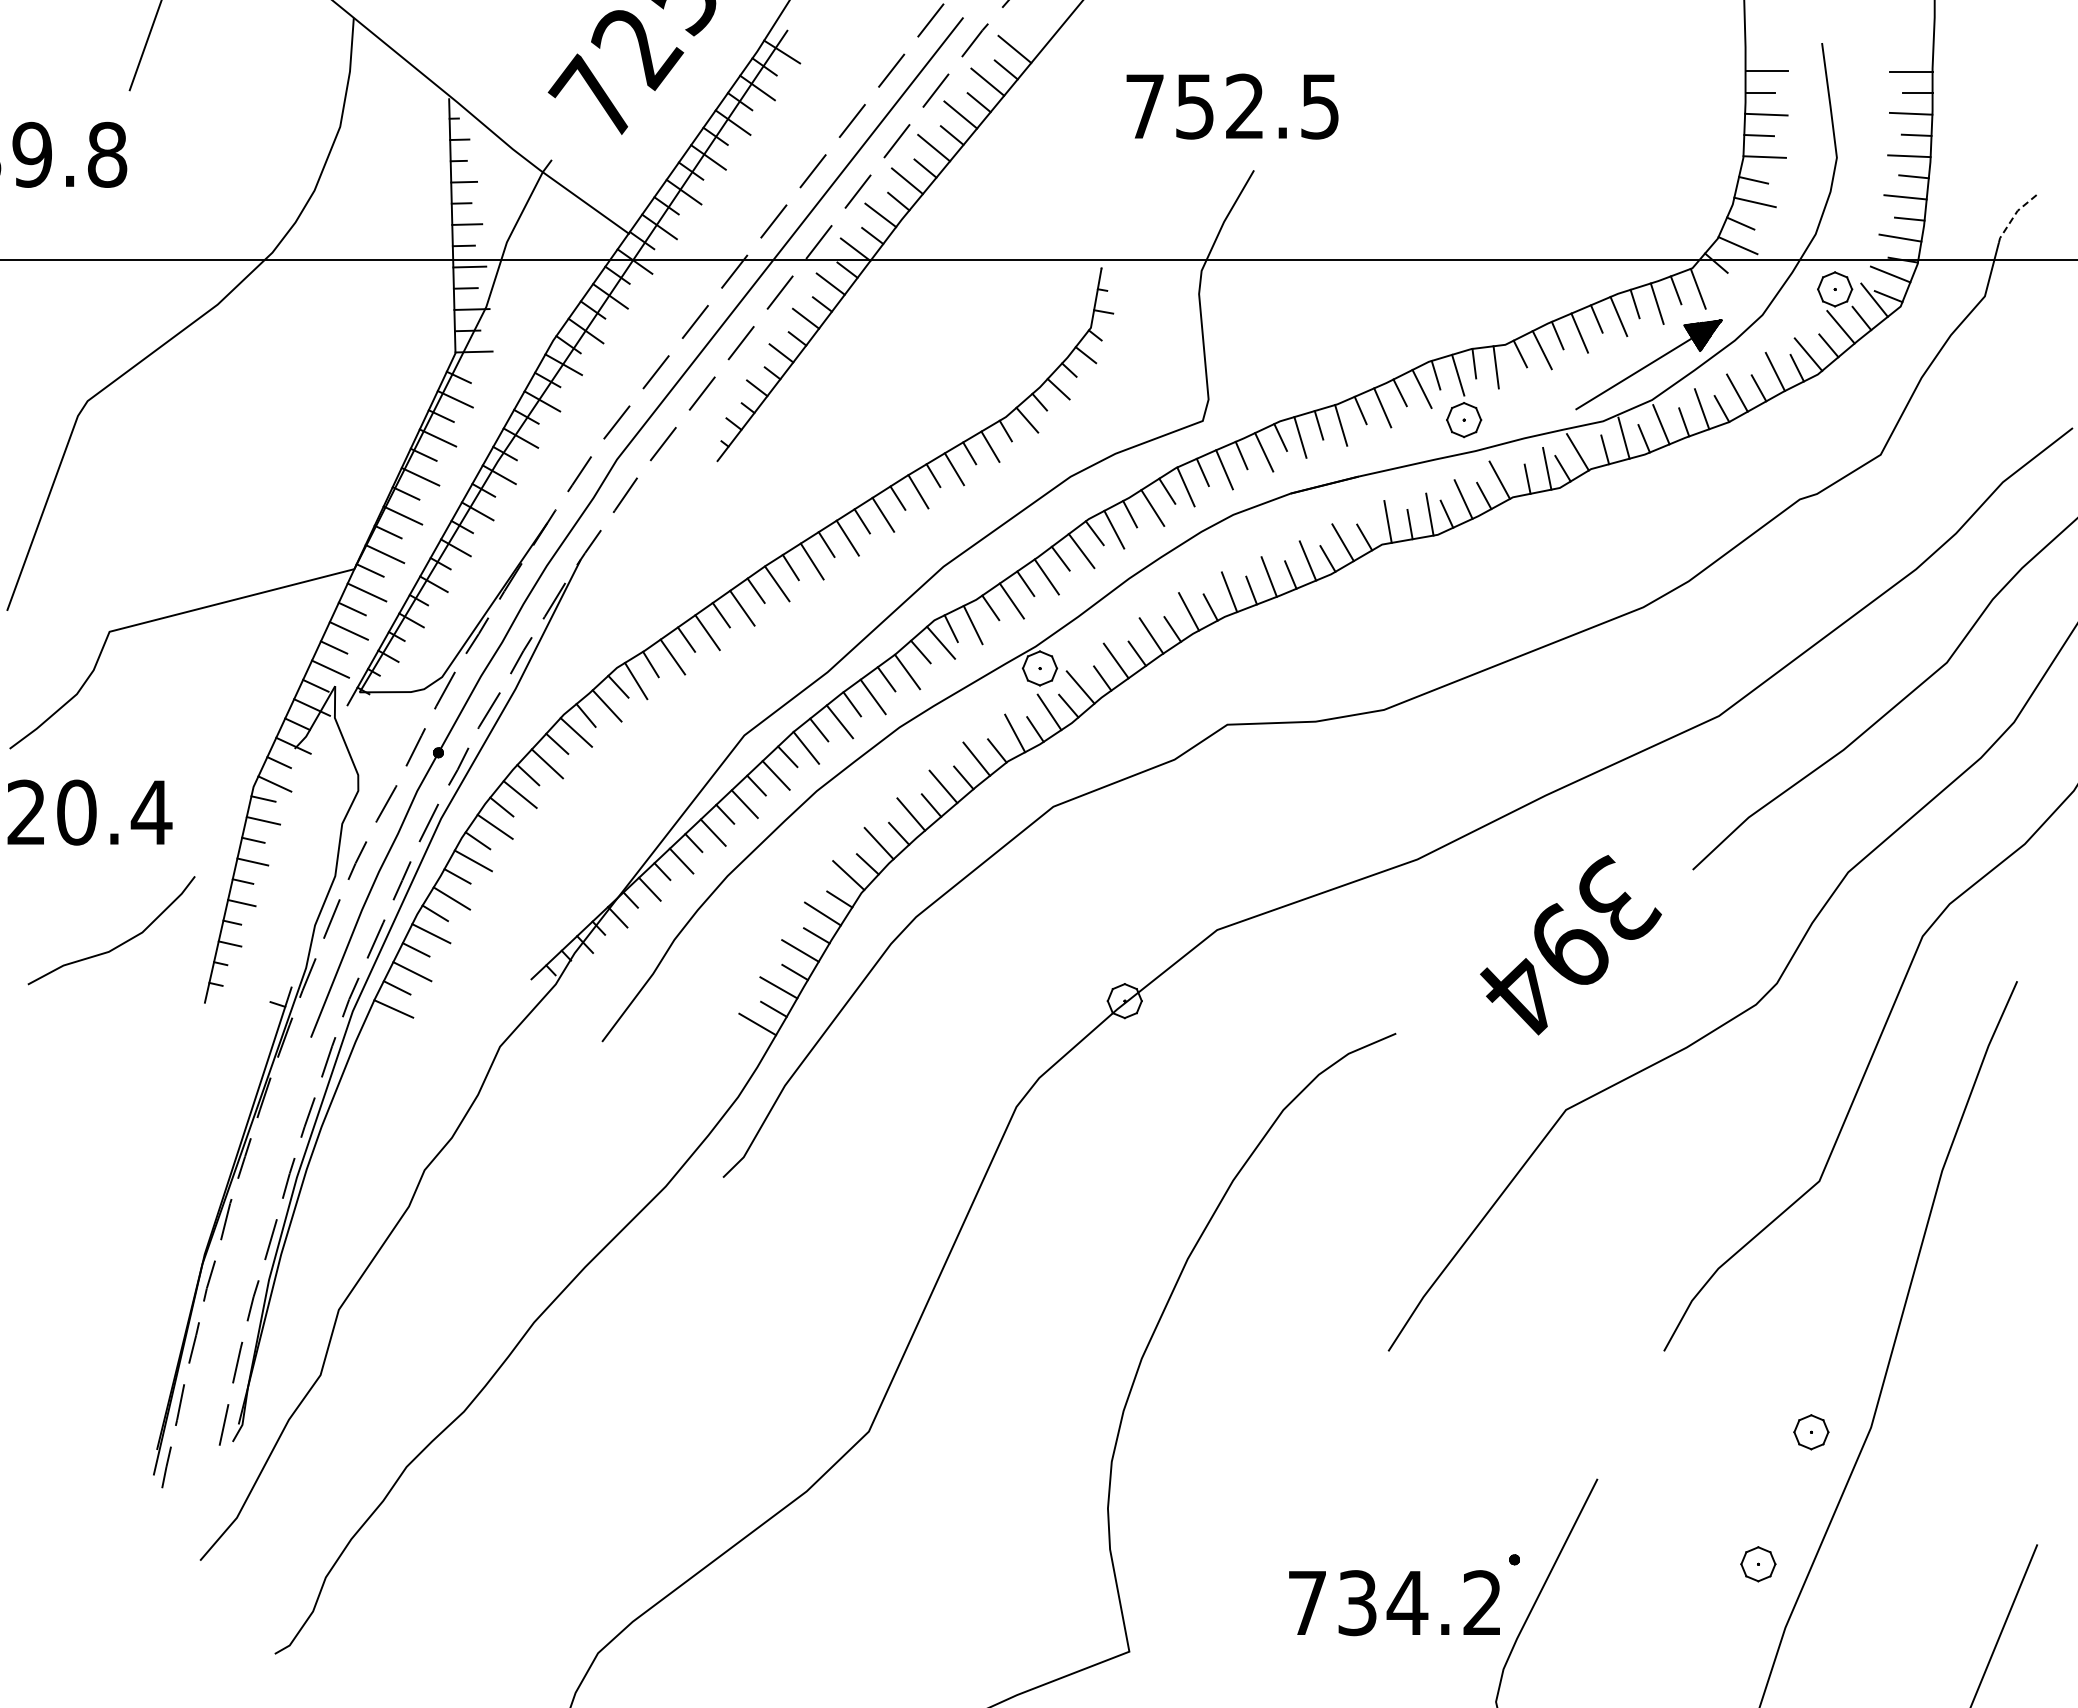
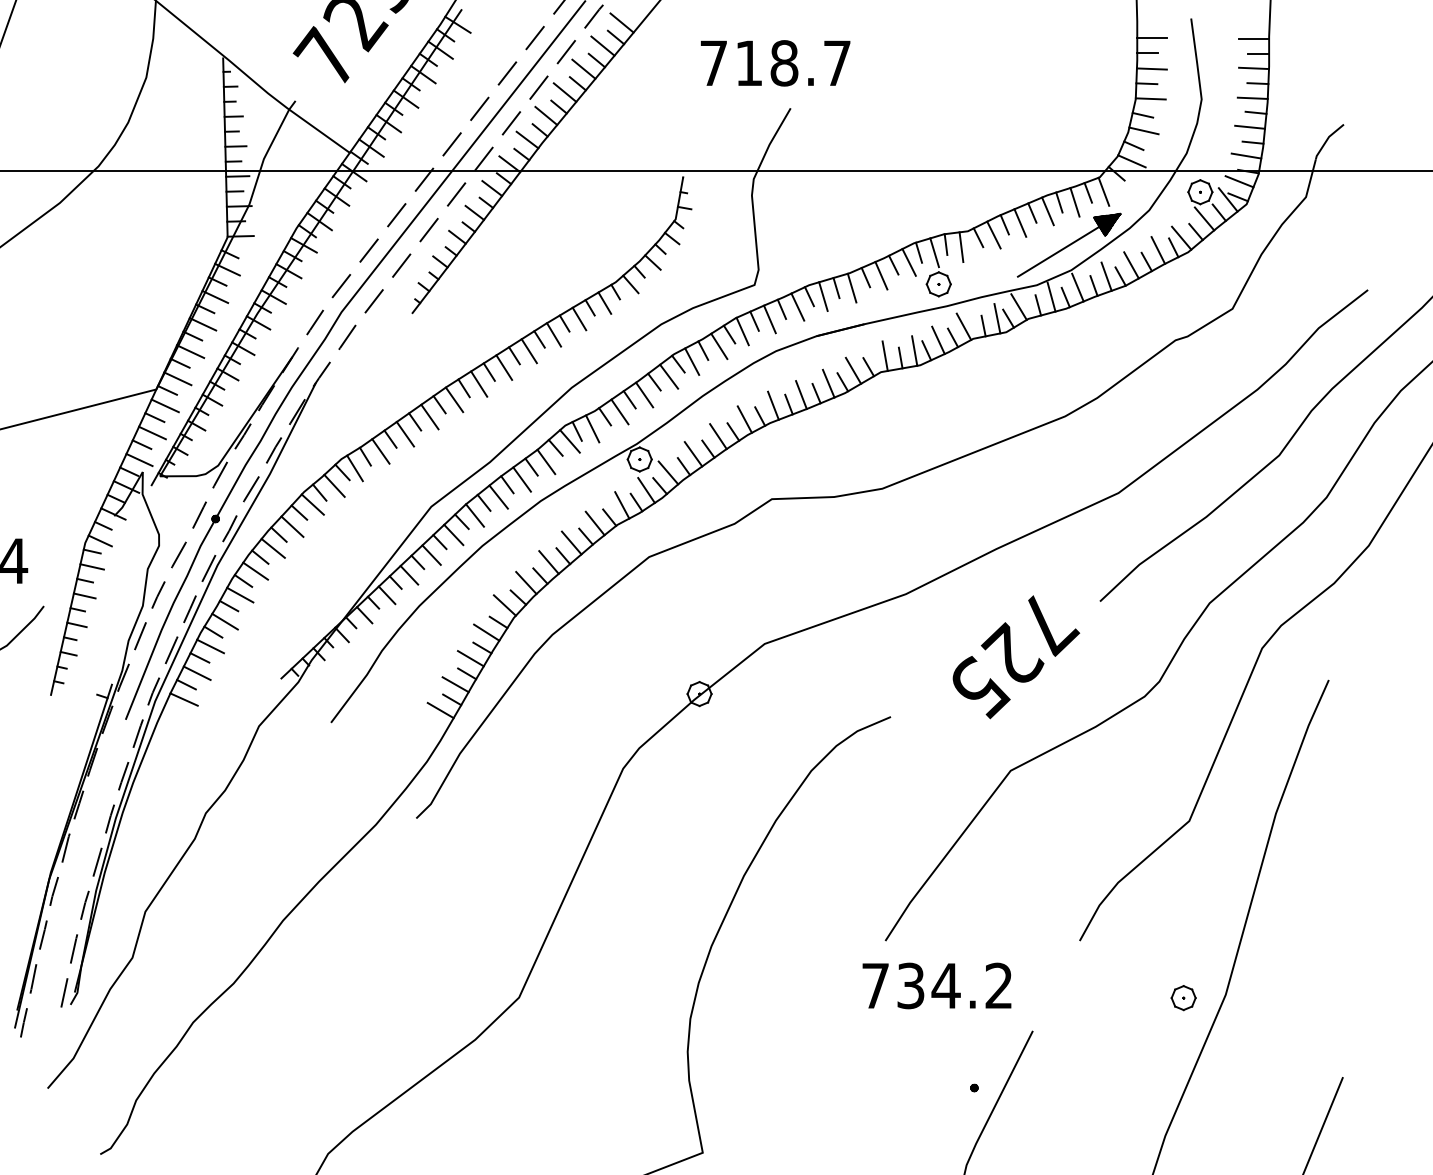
text: (1257, 106) -> (793, 63), 752.5 -> 718.7
line: (2015, 214) -> (1327, 139), dashed -> solid
text: (1572, 945) -> (1015, 654), 394 -> 725
part: (1758, 1564) -> (1146, 1091), removed
text: (1394, 1603) -> (936, 986), moved

